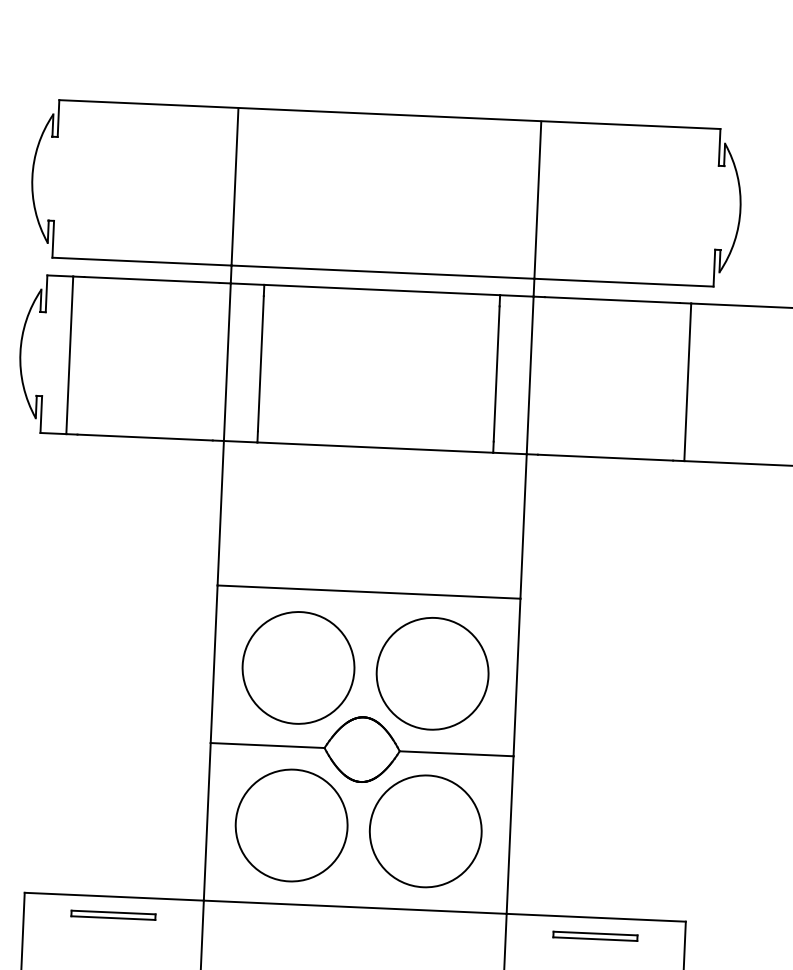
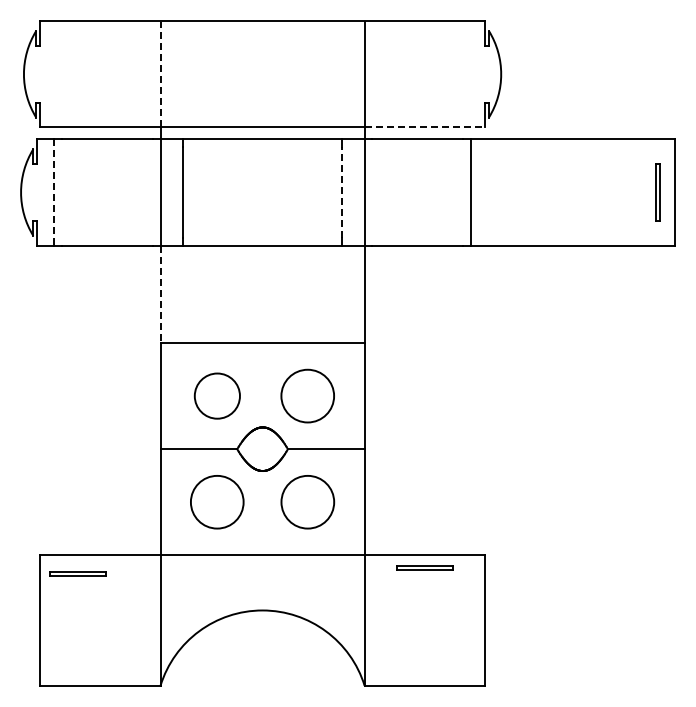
line: (234, 187) -> (160, 74), solid -> dashed
line: (624, 282) -> (425, 127), solid -> dashed
line: (69, 356) -> (54, 193), solid -> dashed
line: (497, 373) -> (342, 192), solid -> dashed
line: (220, 513) -> (160, 294), solid -> dashed
circle: (298, 667) -> (217, 395), size x0.6
circle: (432, 672) -> (307, 395), size x0.7
circle: (290, 824) -> (216, 501), size x0.7
circle: (425, 830) -> (307, 501), size x0.7
part: (112, 914) -> (77, 573), moved

